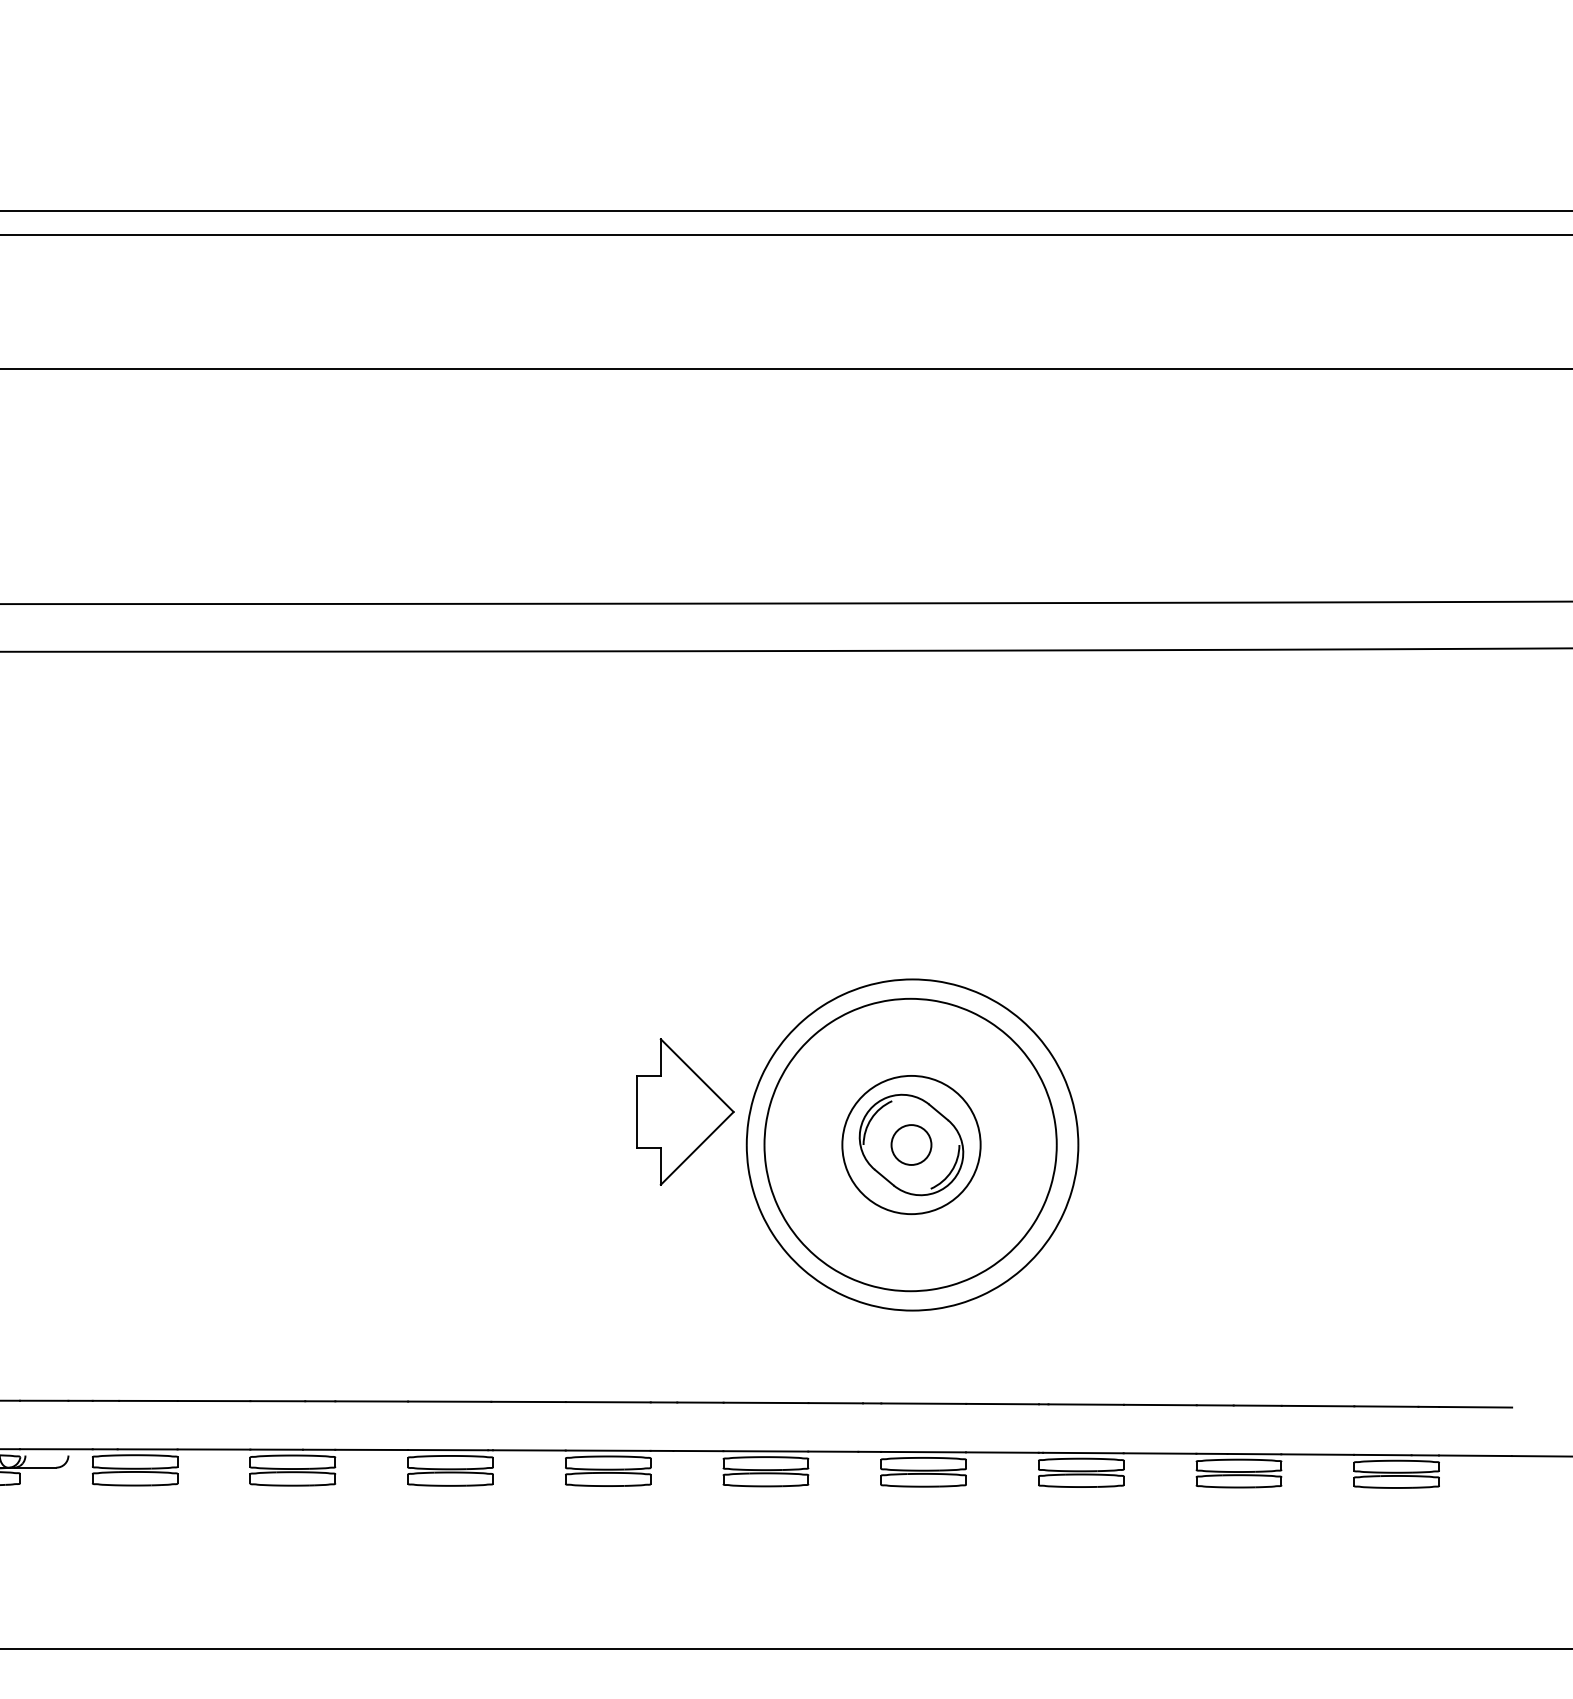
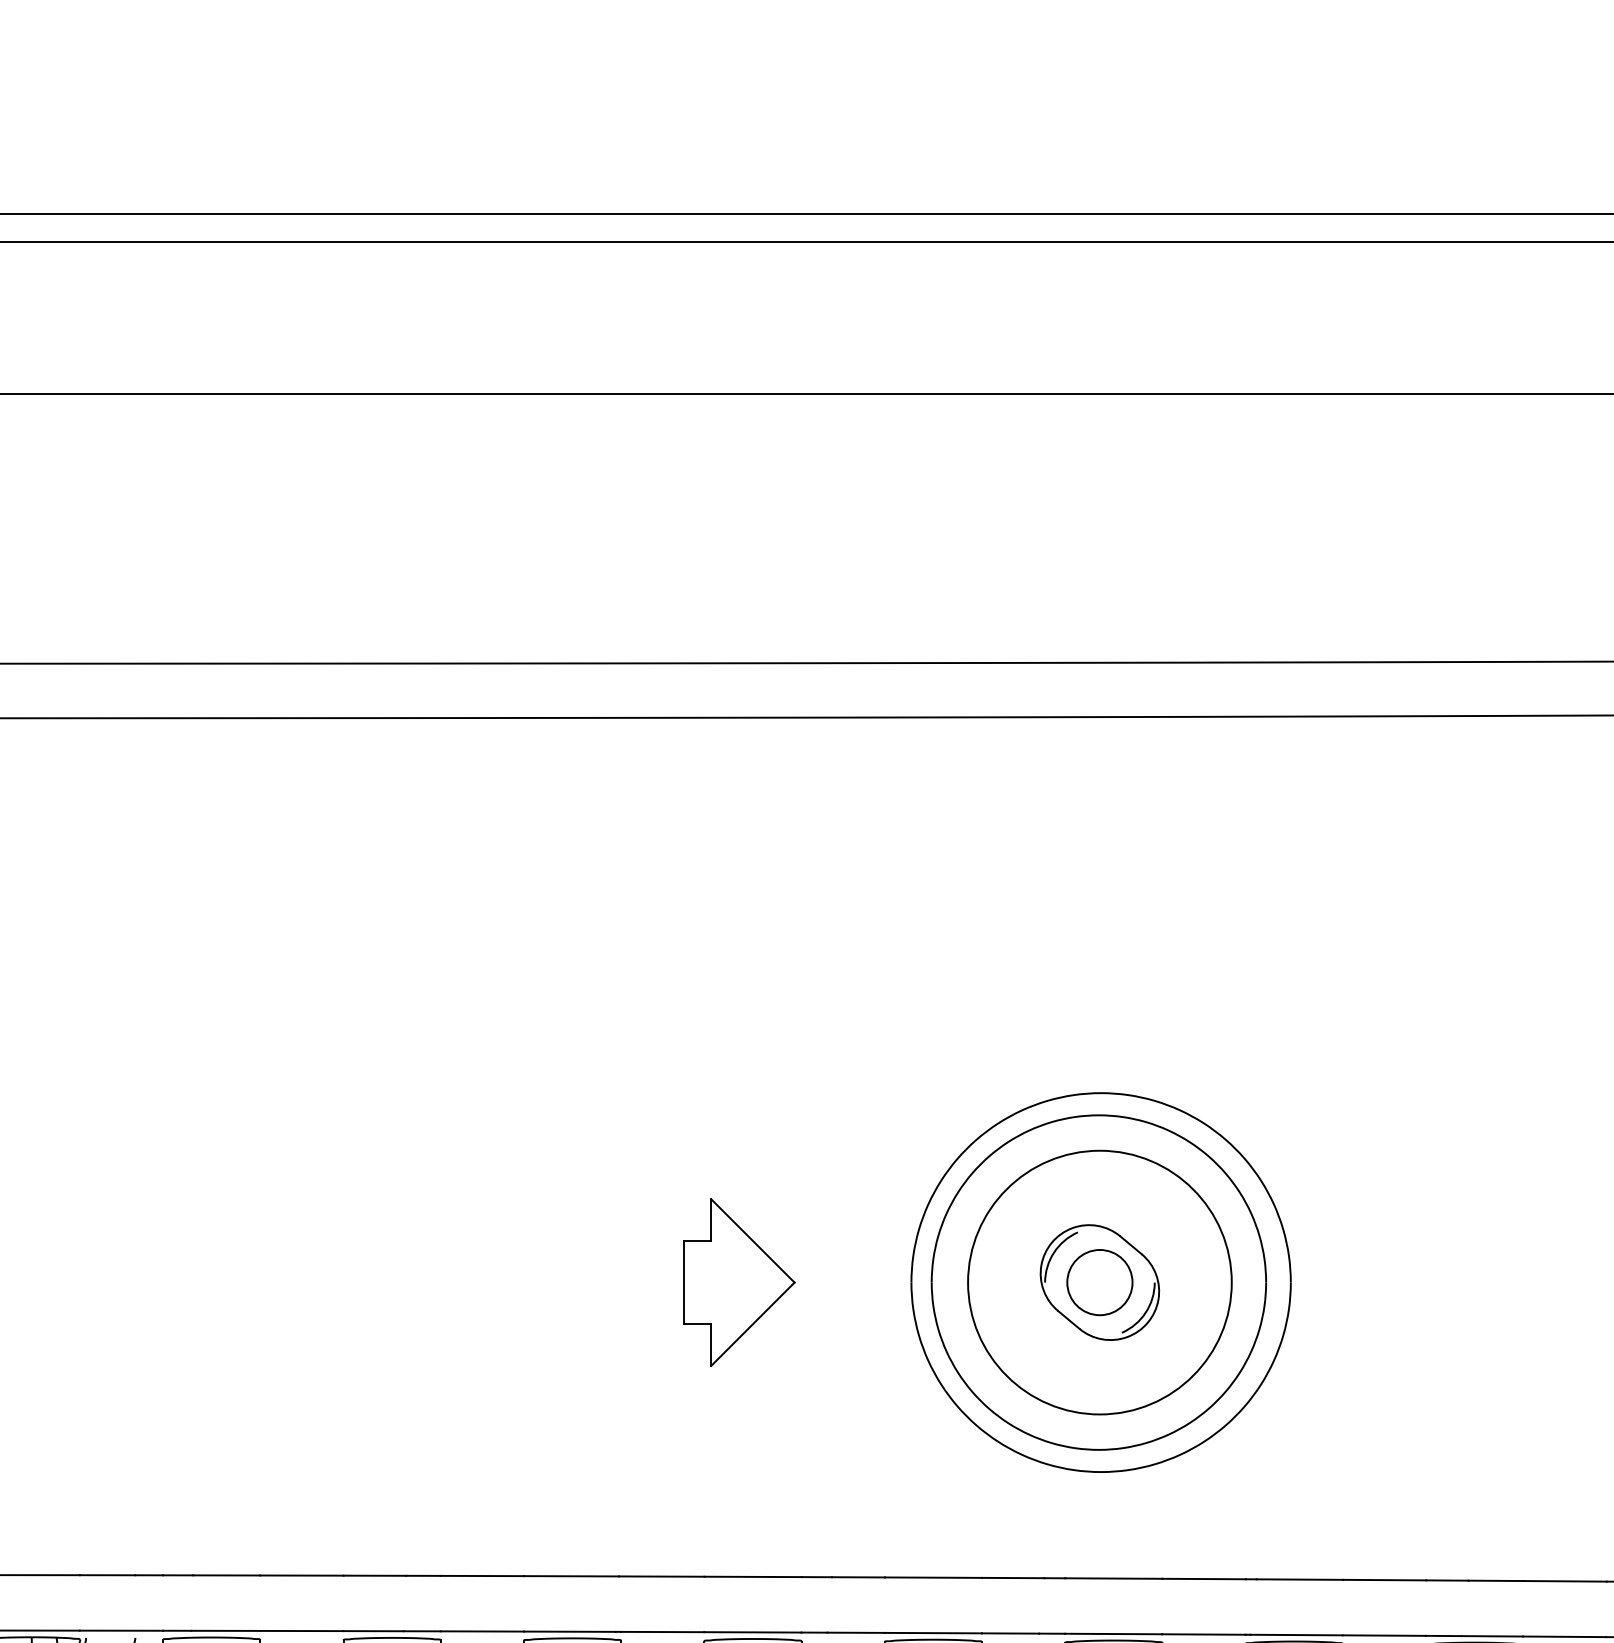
part: (685, 1111) -> (739, 1282), moved
circle: (911, 1144) -> (1099, 1282), size x1.43
circle: (911, 1144) -> (1099, 1282), size x1.67

